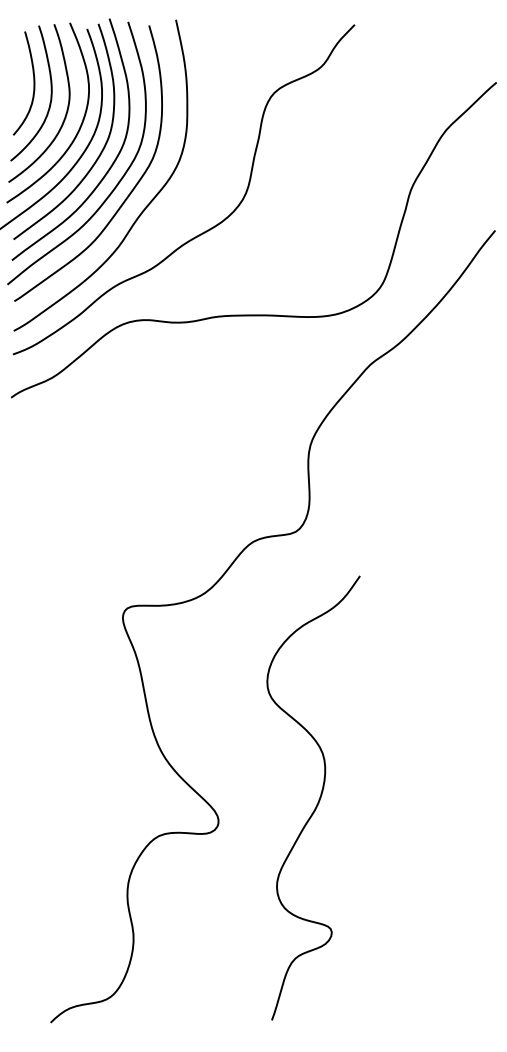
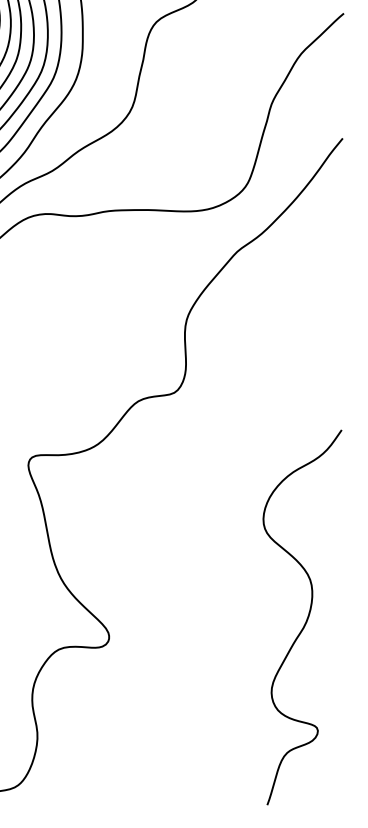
curve: (318, 799) -> (306, 618), moved

